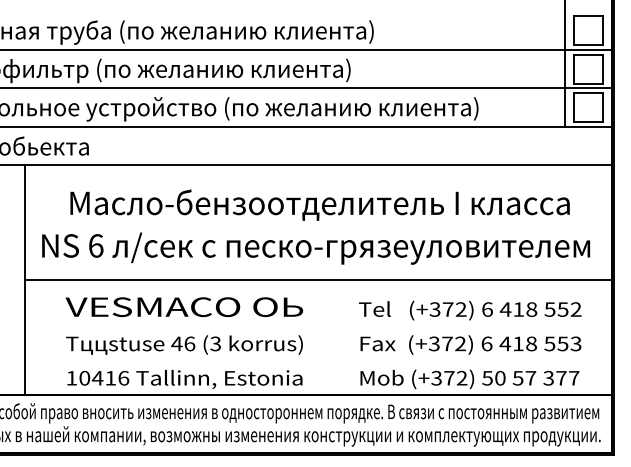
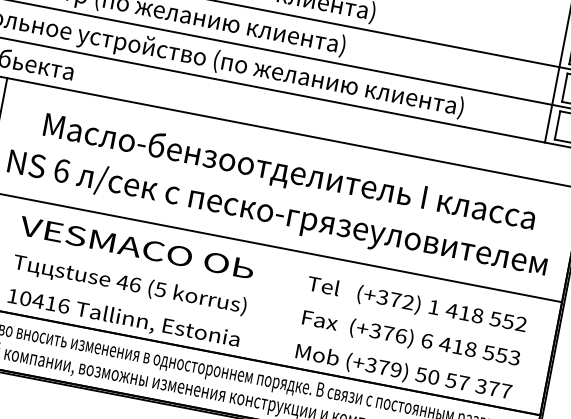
text: (487, 309) -> (434, 307), 6 -> 1
text: (215, 343) -> (160, 289), (3 -> (5
text: (460, 343) -> (401, 335), (+372) -> (+376)
text: (461, 378) -> (395, 370), (+372) -> (+379)

